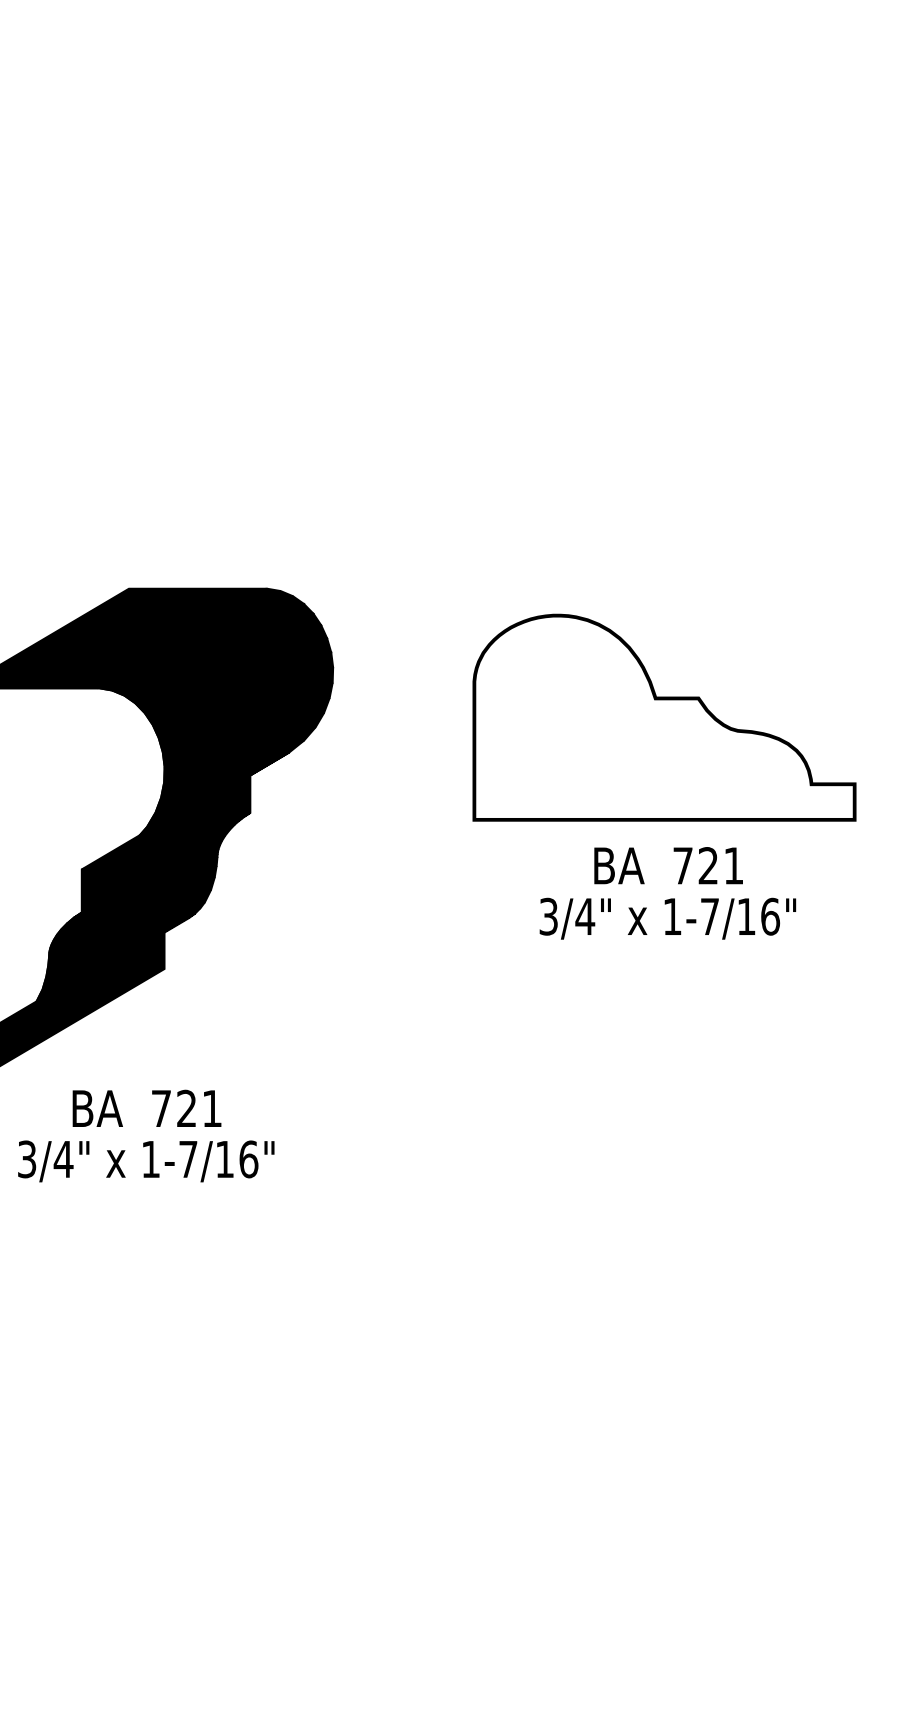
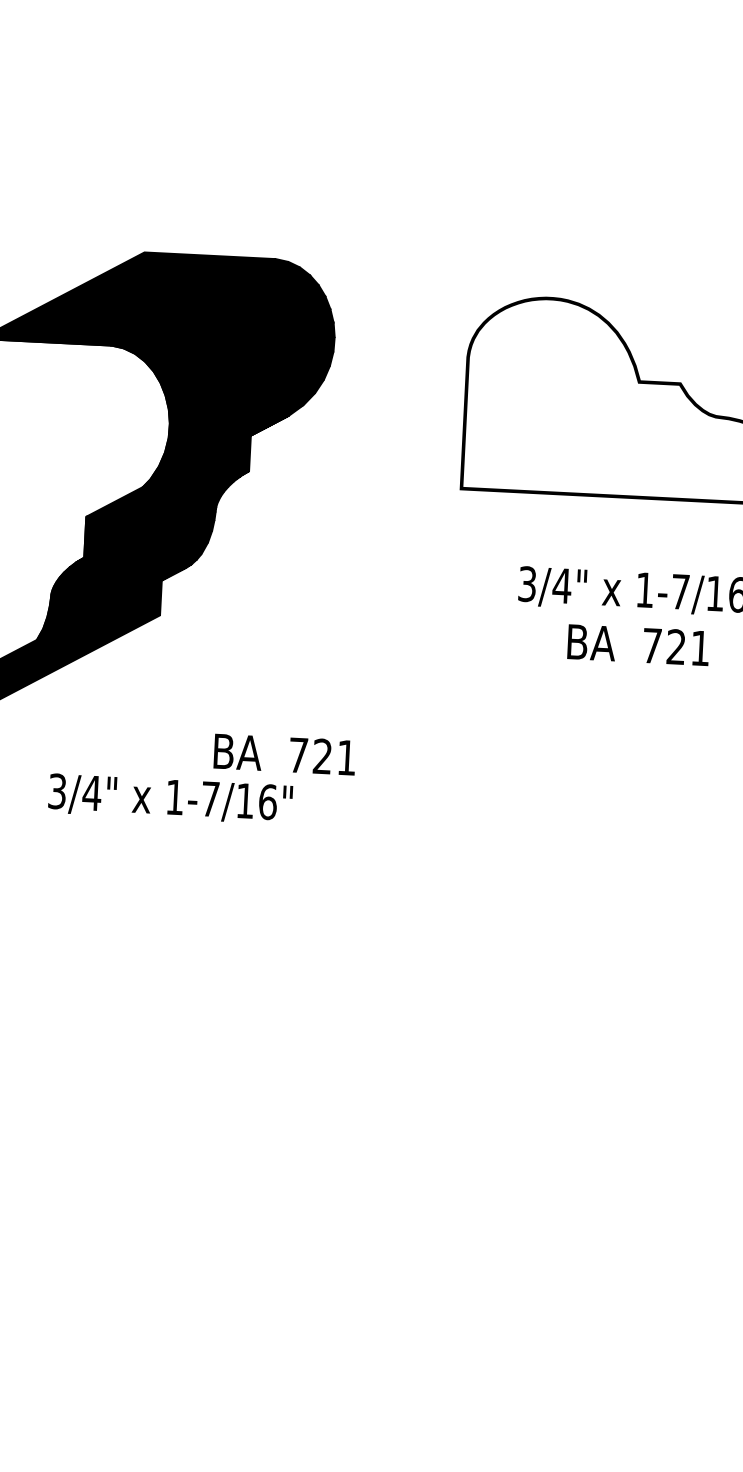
text: (668, 865) -> (638, 644), moved
text: (146, 1107) -> (284, 753), moved
text: (146, 1161) -> (170, 799), moved

